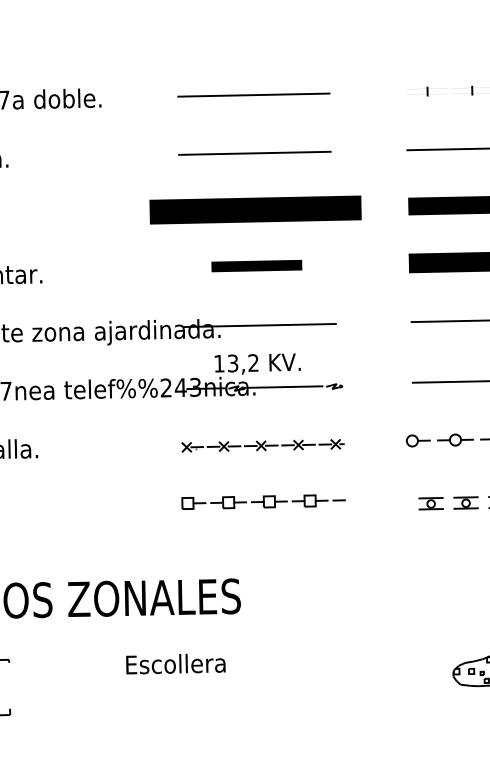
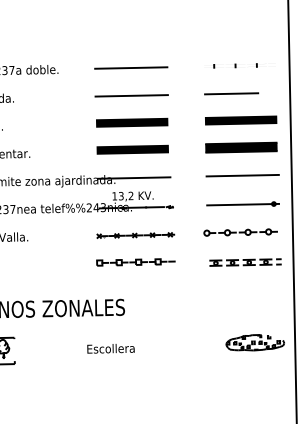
part: (256, 209) -> (132, 122), size x0.71
part: (256, 265) -> (132, 149), size x1.67
text: (174, 663) -> (110, 348), moved

